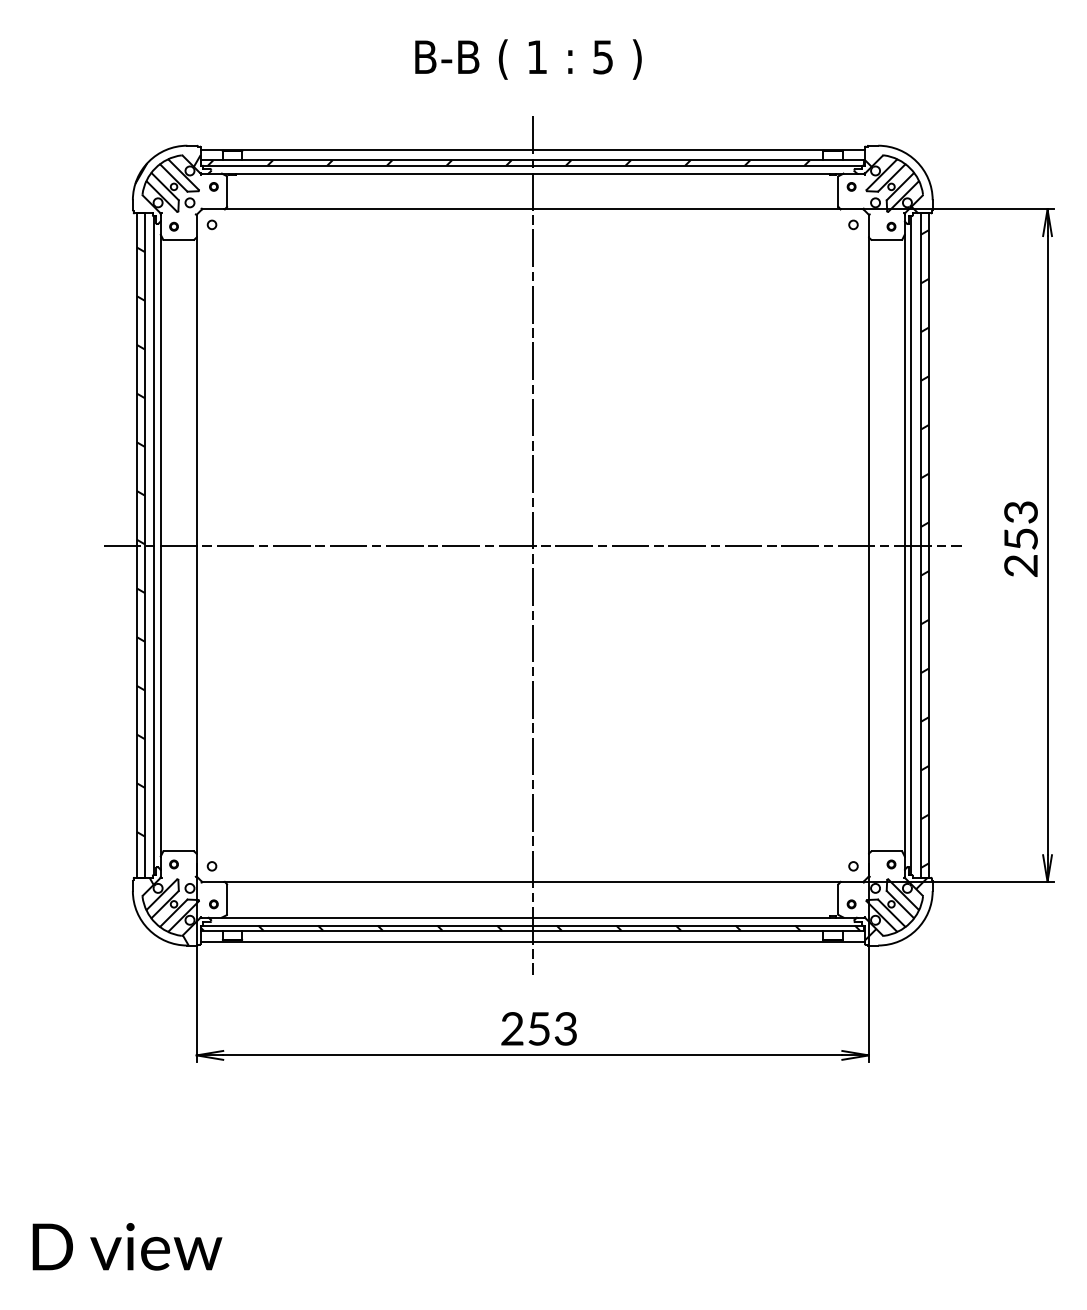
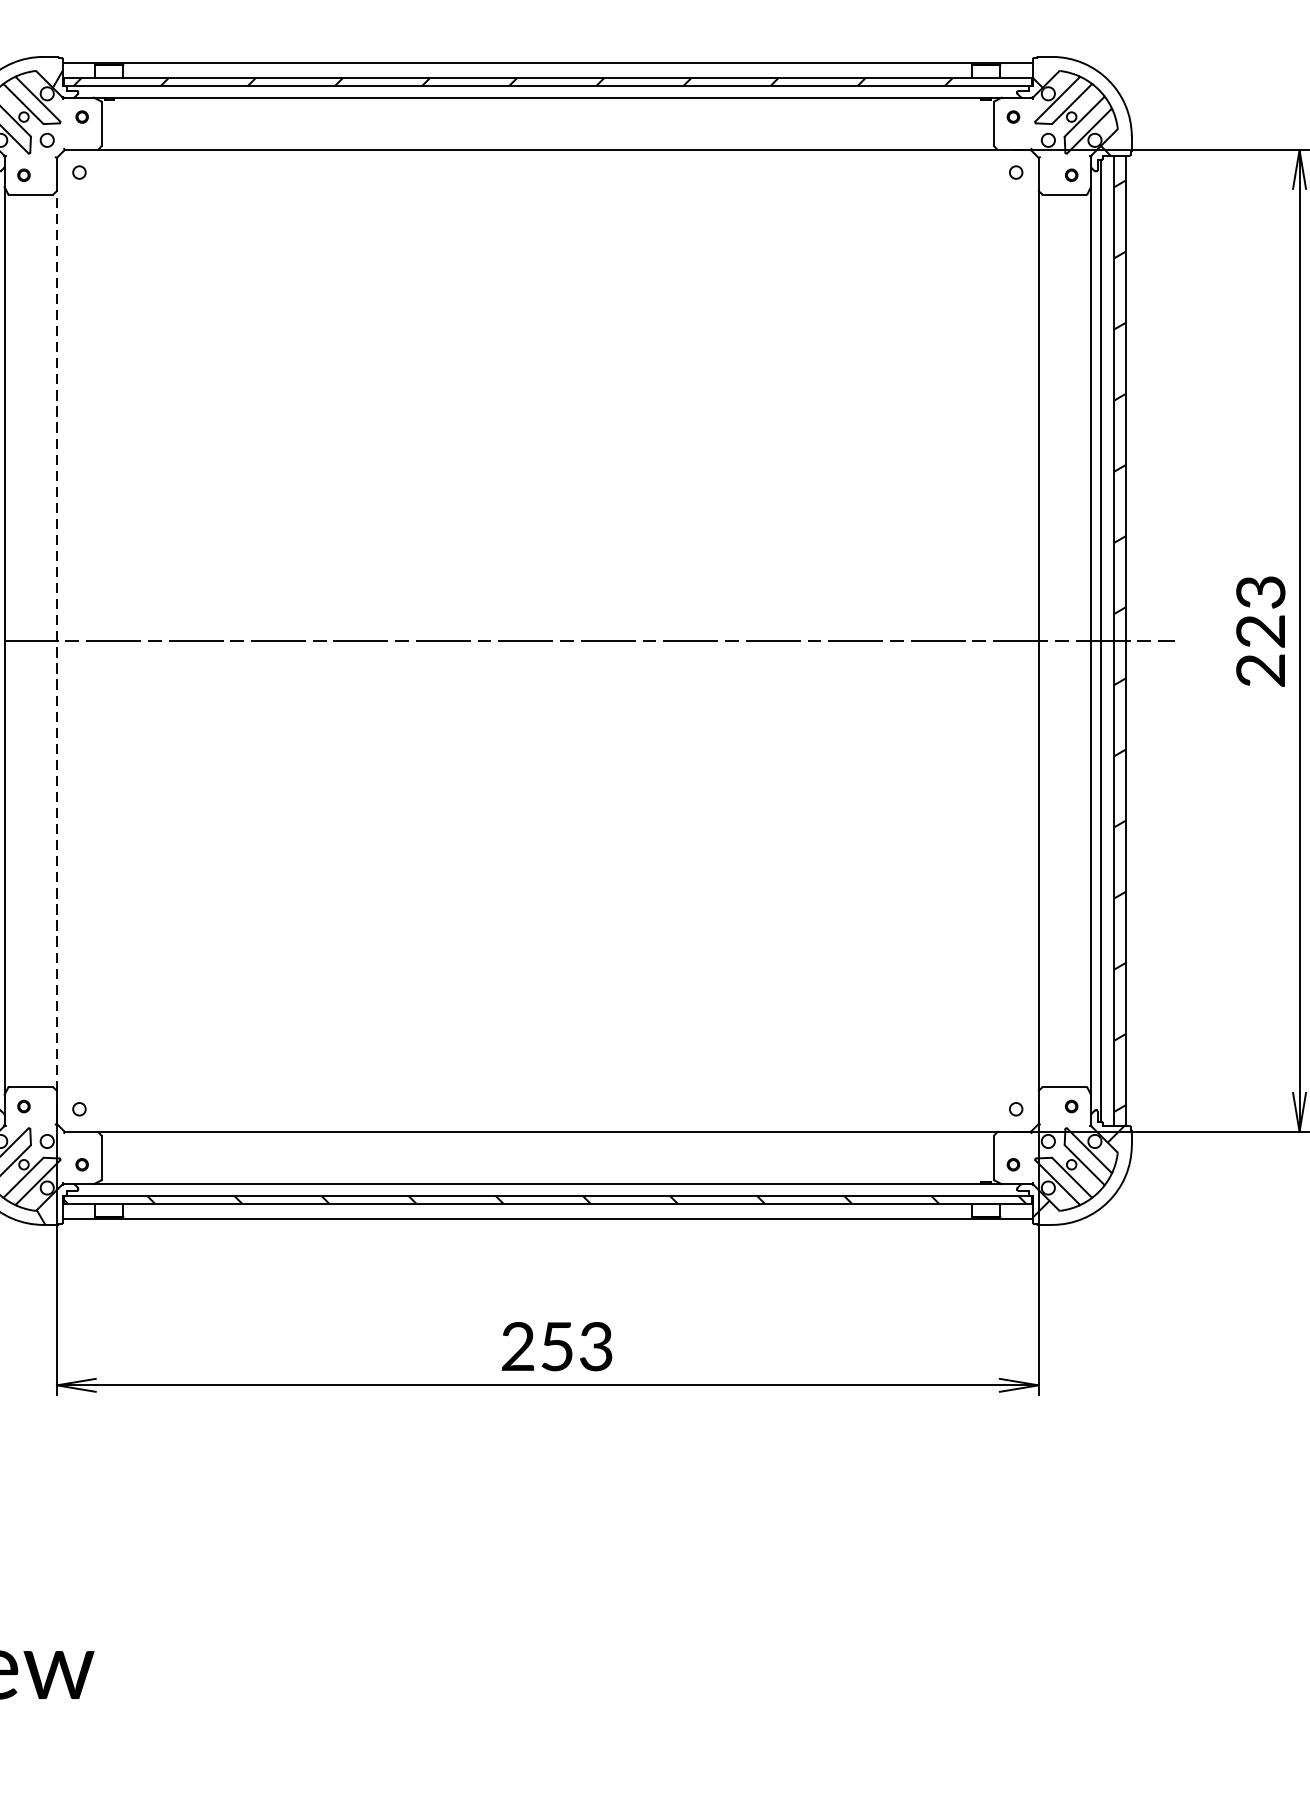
text: (1020, 539) -> (1260, 631), 253 -> 223
line: (196, 545) -> (56, 640), solid -> dashed
line: (532, 545) -> (547, 640), removed

